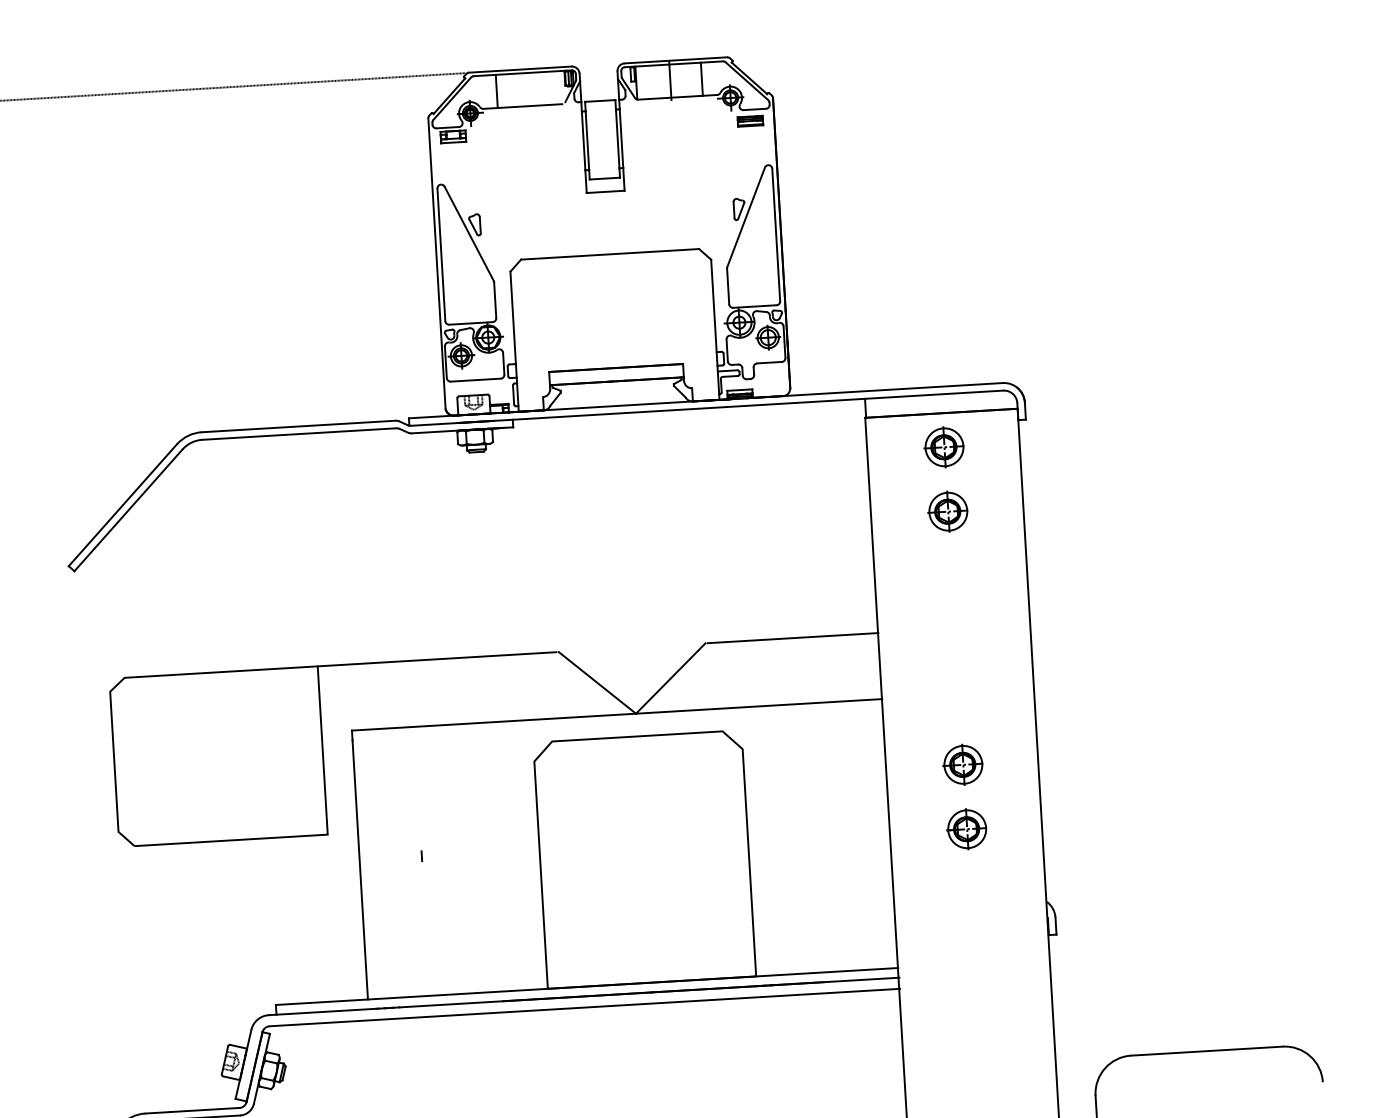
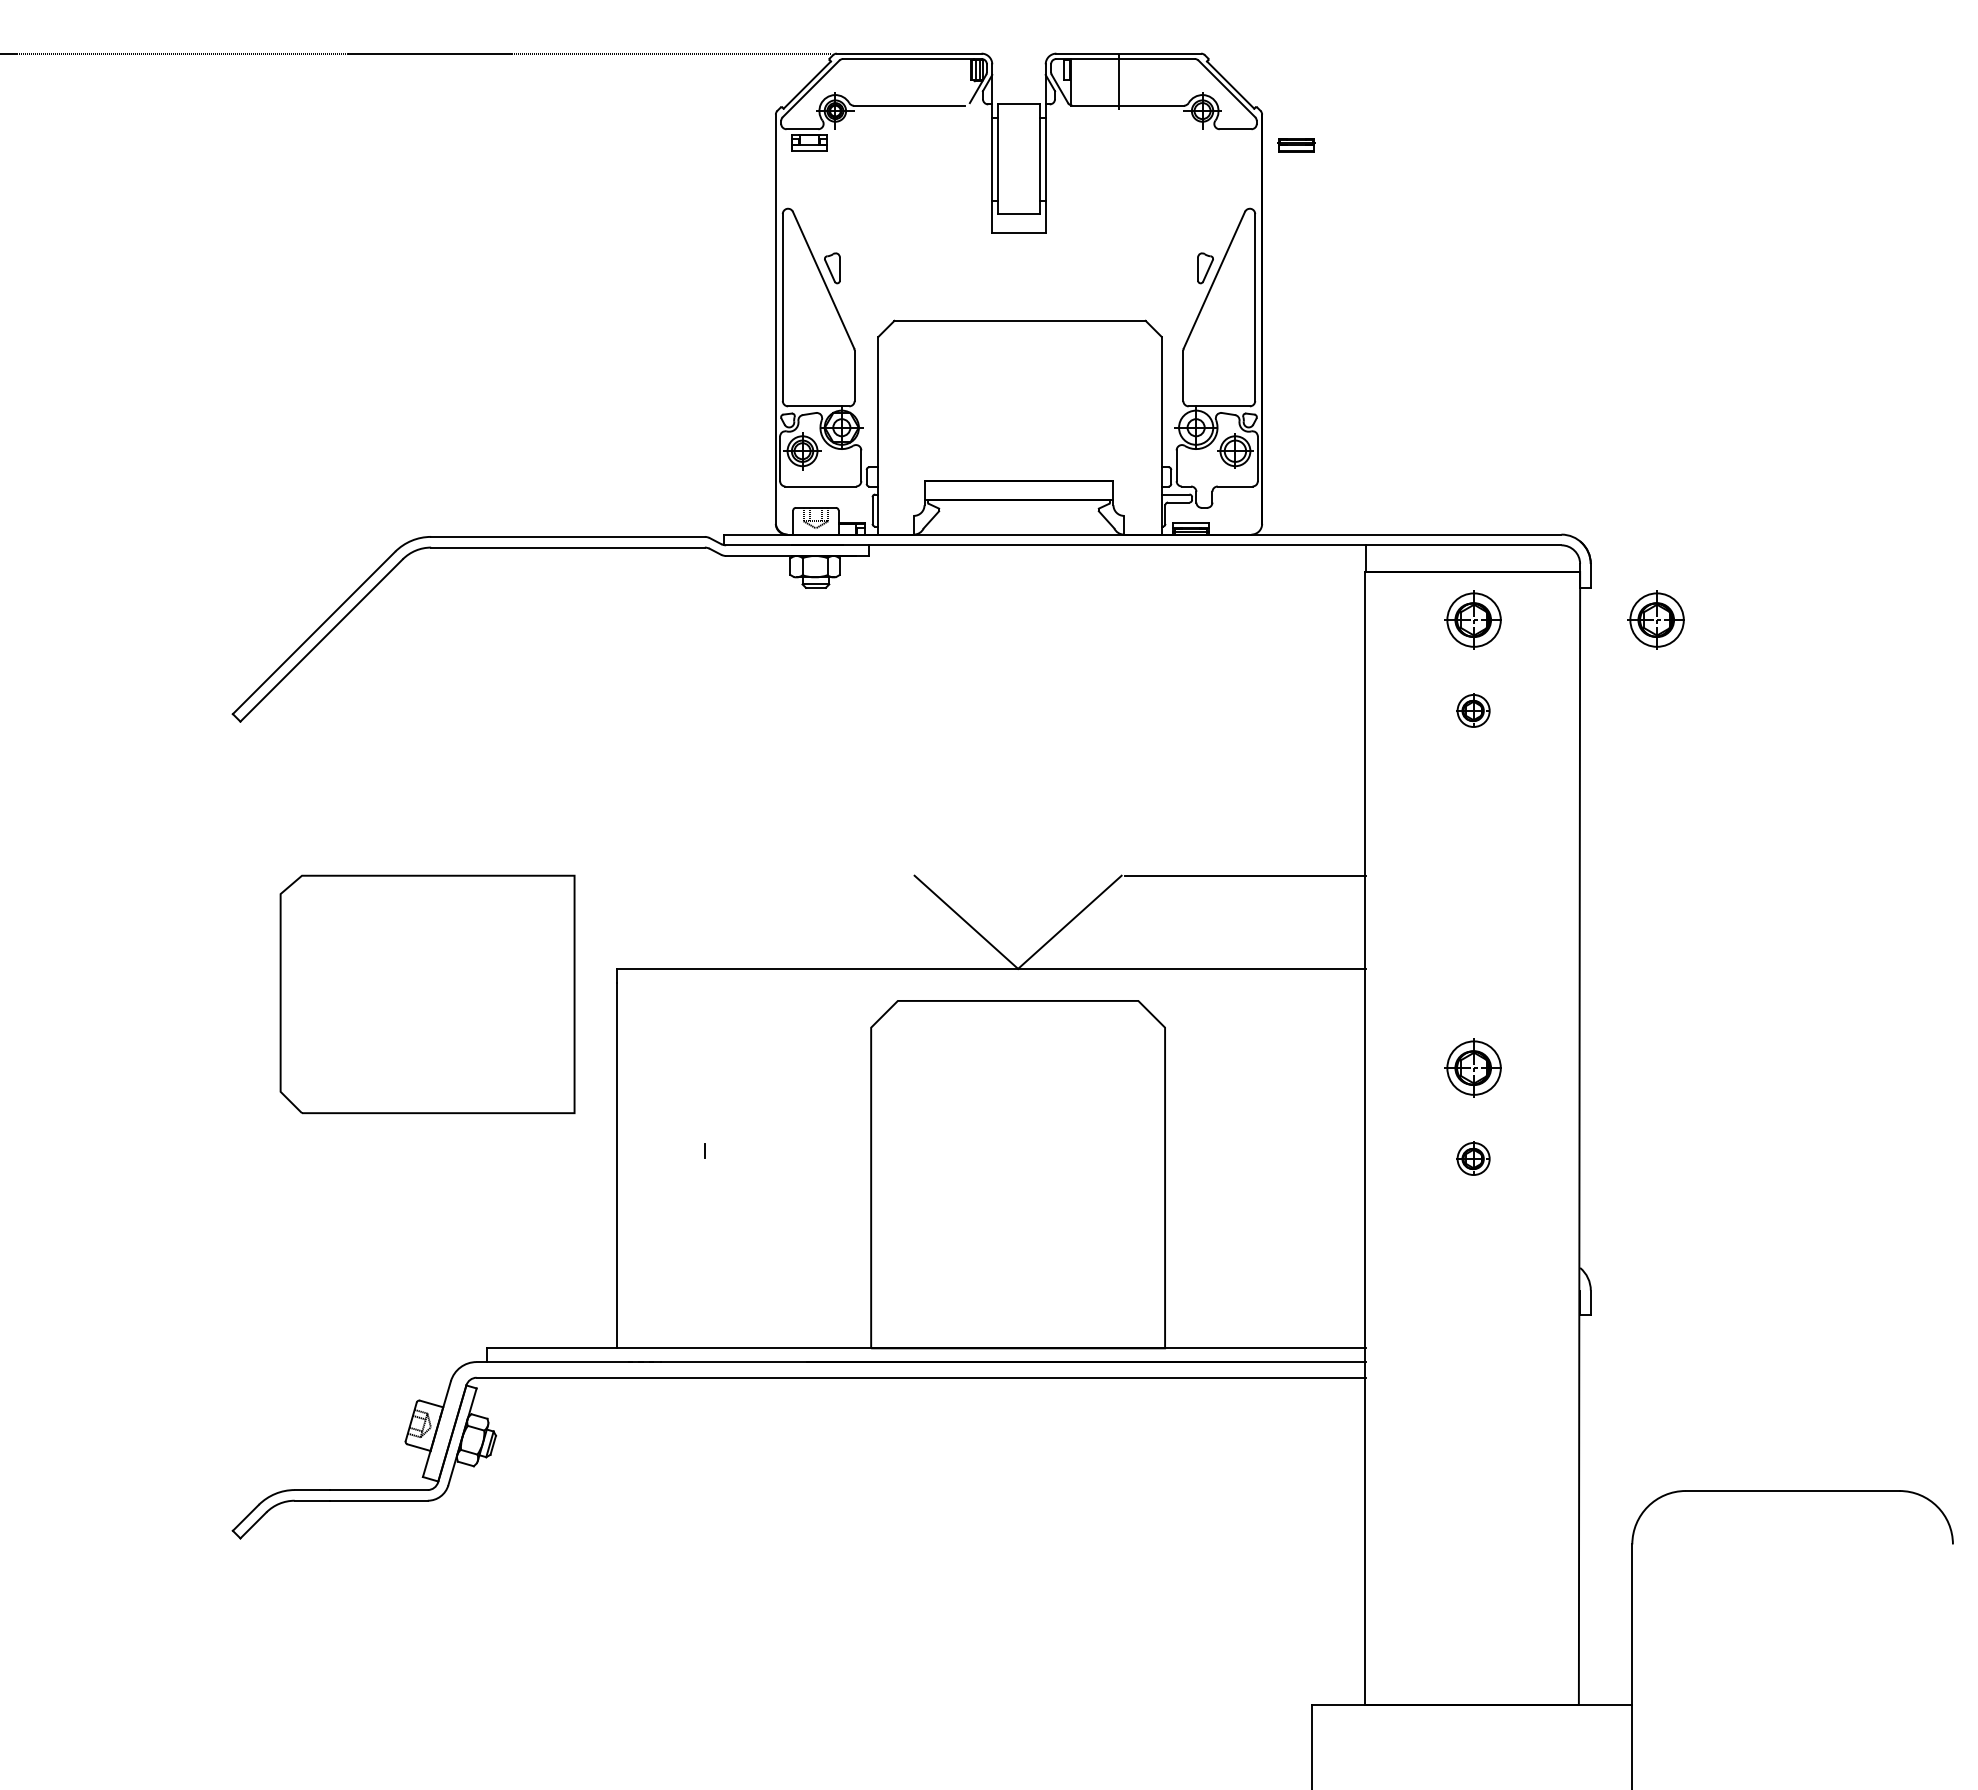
line: (701, 78) -> (1163, 81), removed
line: (496, 90) -> (874, 81), removed
part: (750, 121) -> (1296, 145), moved
part: (1073, 439) -> (1655, 619), added
part: (947, 511) -> (1472, 710), size x0.6
line: (436, 659) -> (742, 875), removed
part: (966, 828) -> (1472, 1158), size x0.6

